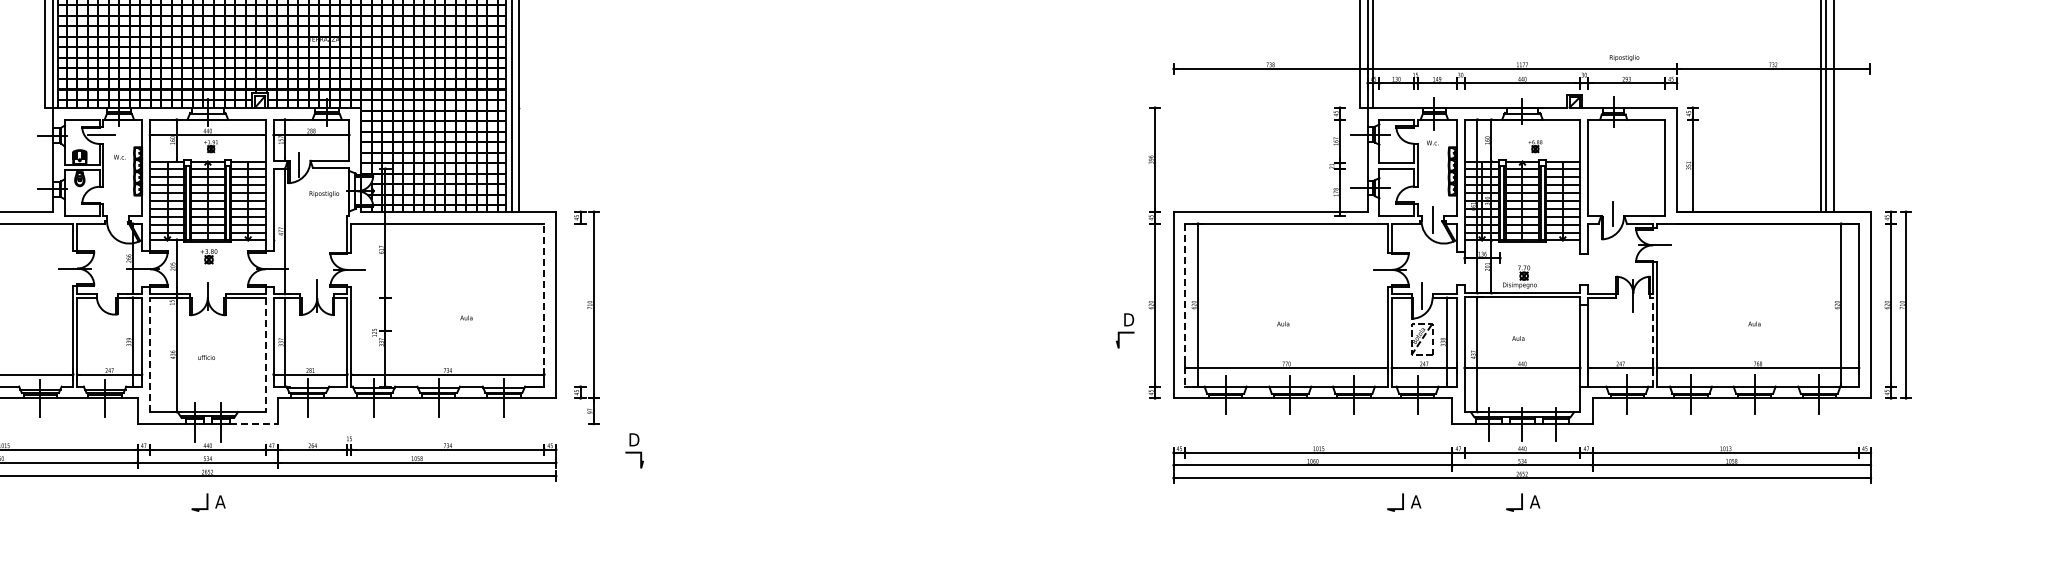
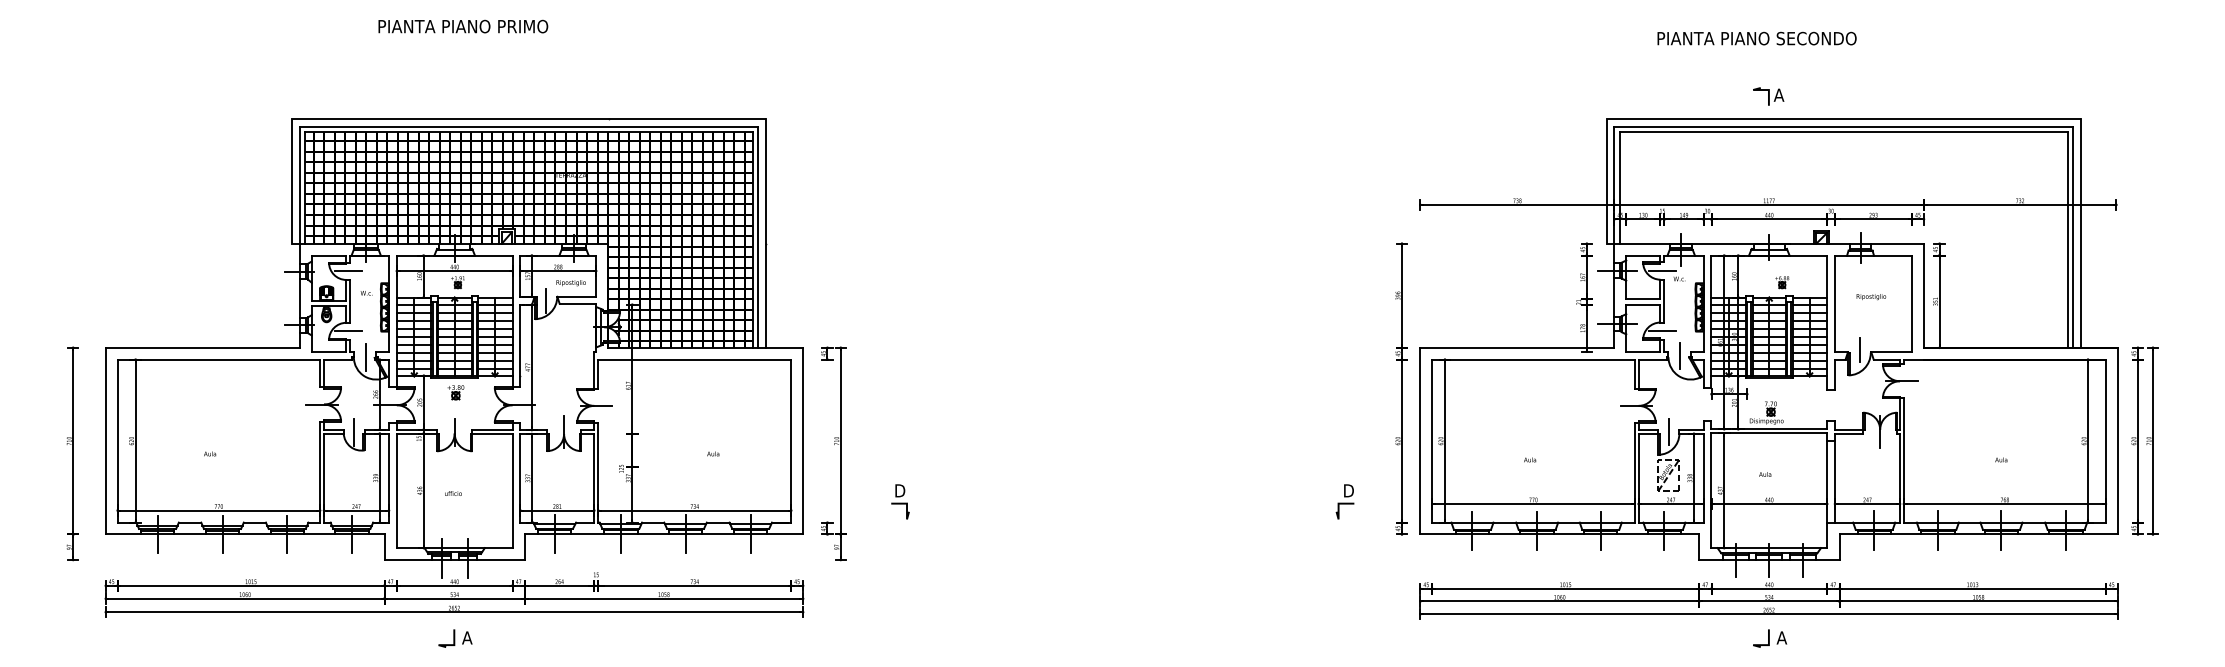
text: (1624, 58) -> (1871, 297), moved
line: (1415, 135) -> (1662, 271), added
text: (323, 194) -> (570, 283), moved
line: (101, 195) -> (348, 331), added
line: (1415, 195) -> (1662, 331), added
line: (118, 221) -> (365, 357), added
line: (107, 296) -> (354, 432), added
line: (544, 305) -> (791, 441), dashed -> solid
line: (1185, 305) -> (1432, 441), dashed -> solid
part: (1124, 330) -> (1344, 501), moved
line: (1652, 341) -> (1899, 477), dashed -> solid
line: (149, 354) -> (396, 490), dashed -> solid
line: (265, 355) -> (512, 491), dashed -> solid
line: (253, 423) -> (500, 559), dashed -> solid
part: (634, 450) -> (900, 501), moved
part: (1404, 502) -> (1651, 638), removed

